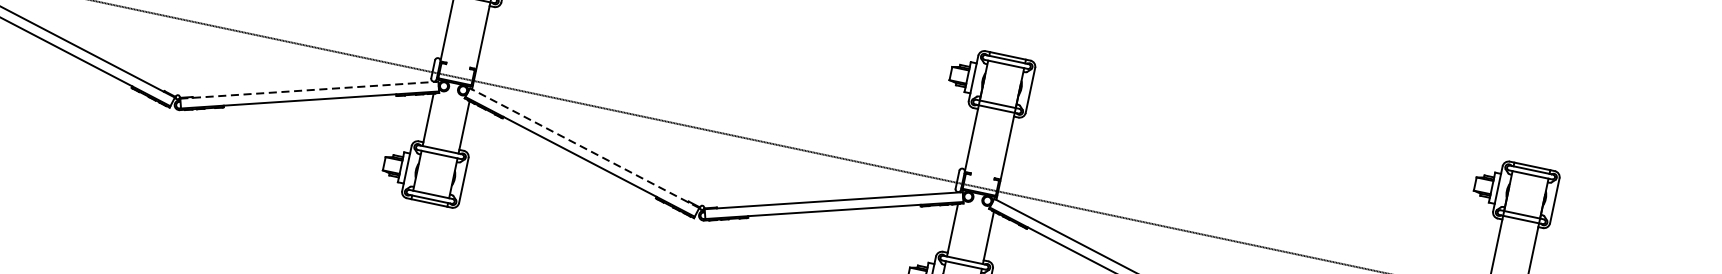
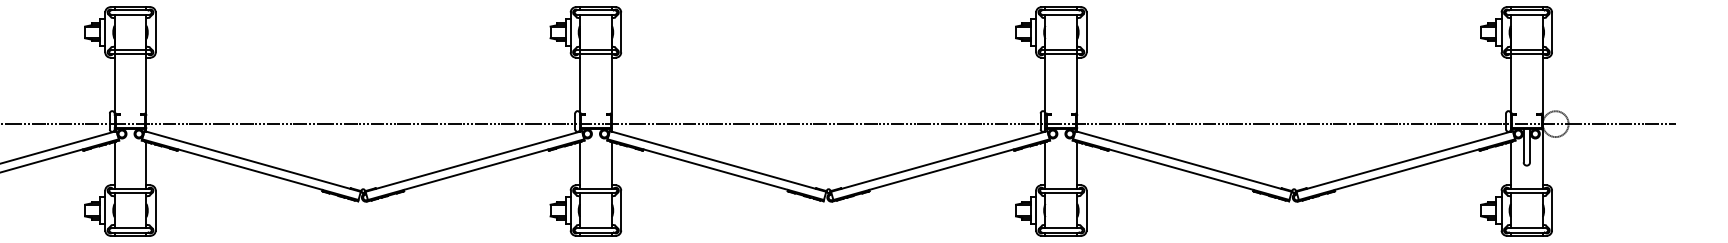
line: (310, 90) -> (474, 161), dashed -> solid
line: (583, 148) -> (717, 161), dashed -> solid

